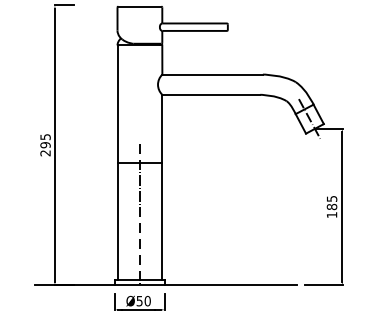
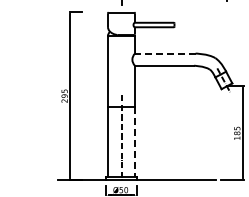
line: (211, 74) -> (164, 53), solid -> dashed
line: (161, 222) -> (134, 142), solid -> dashed

